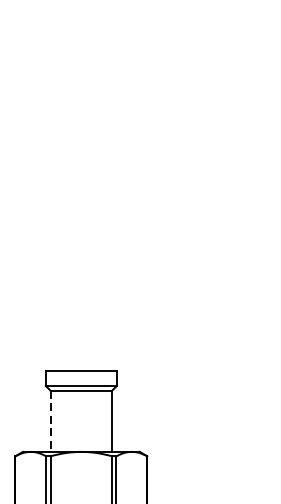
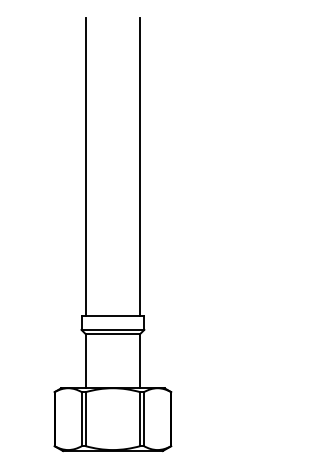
line: (51, 202) -> (86, 167), added
line: (111, 202) -> (139, 167), added
line: (51, 421) -> (86, 361), dashed -> solid

